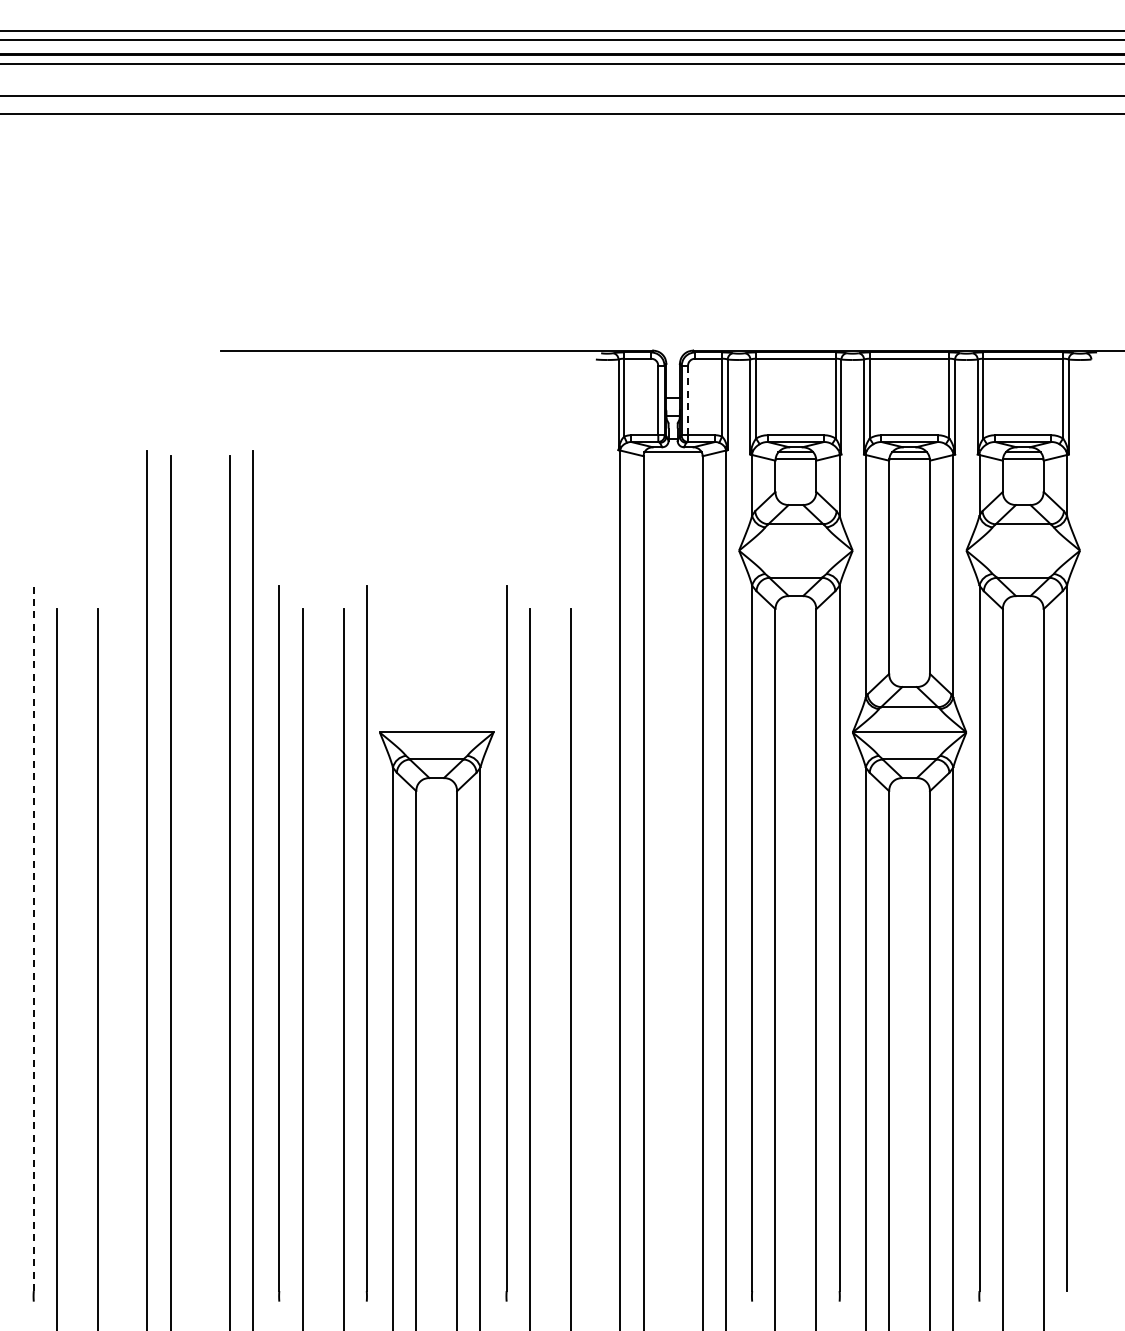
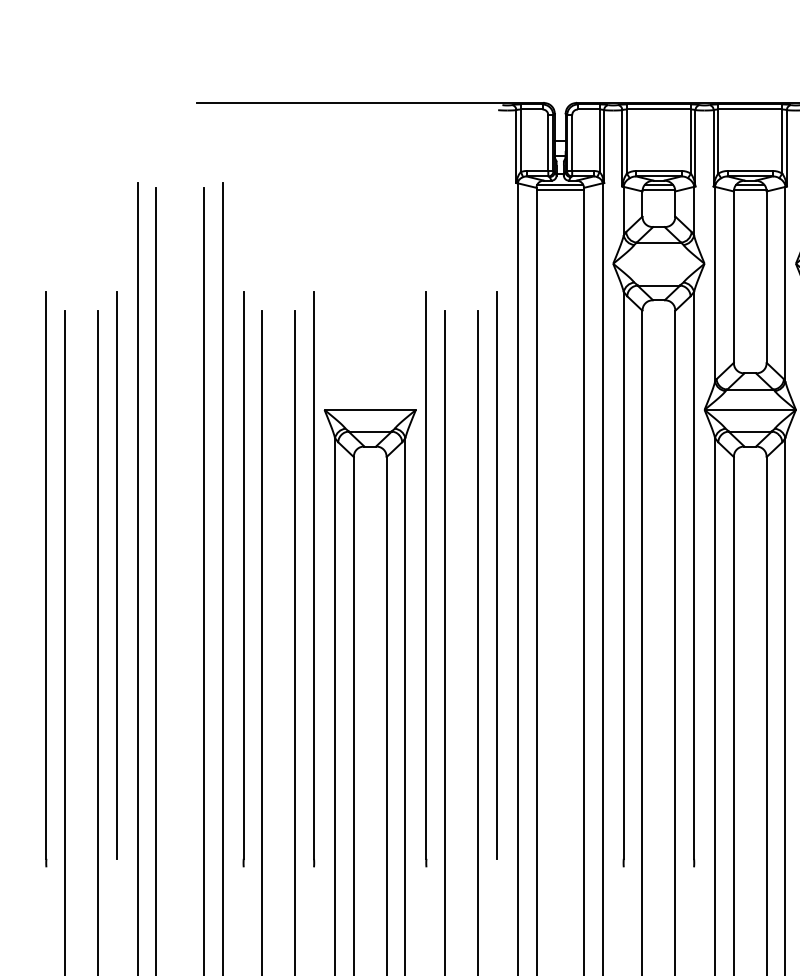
line: (688, 400) -> (572, 143), dashed -> solid
line: (672, 459) -> (559, 190), added
line: (33, 938) -> (46, 575), dashed -> solid
line: (121, 938) -> (116, 575), added
line: (594, 938) -> (497, 575), added

